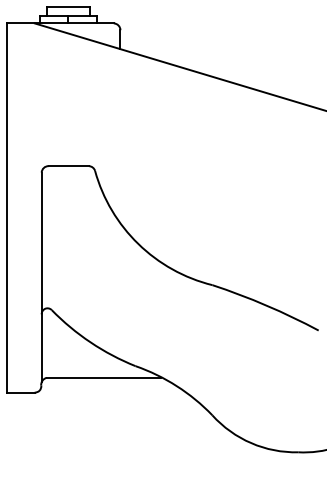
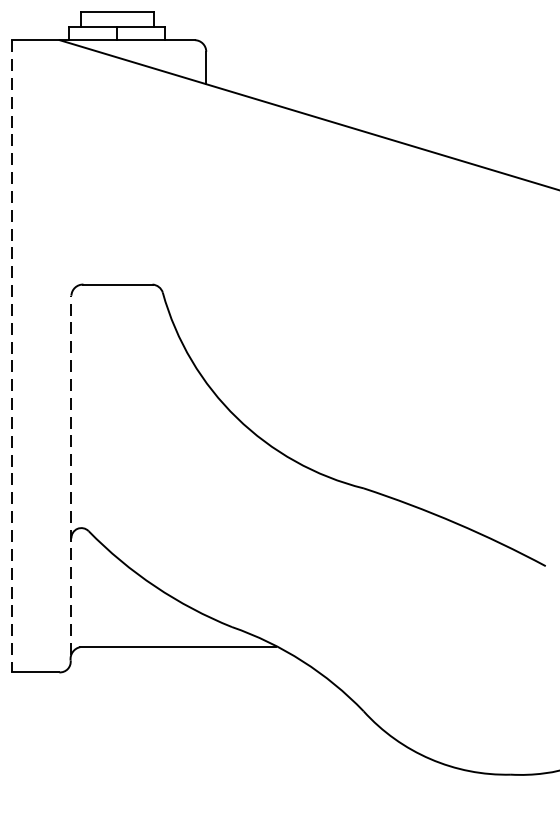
line: (7, 208) -> (12, 357), solid -> dashed
line: (41, 277) -> (71, 475), solid -> dashed

